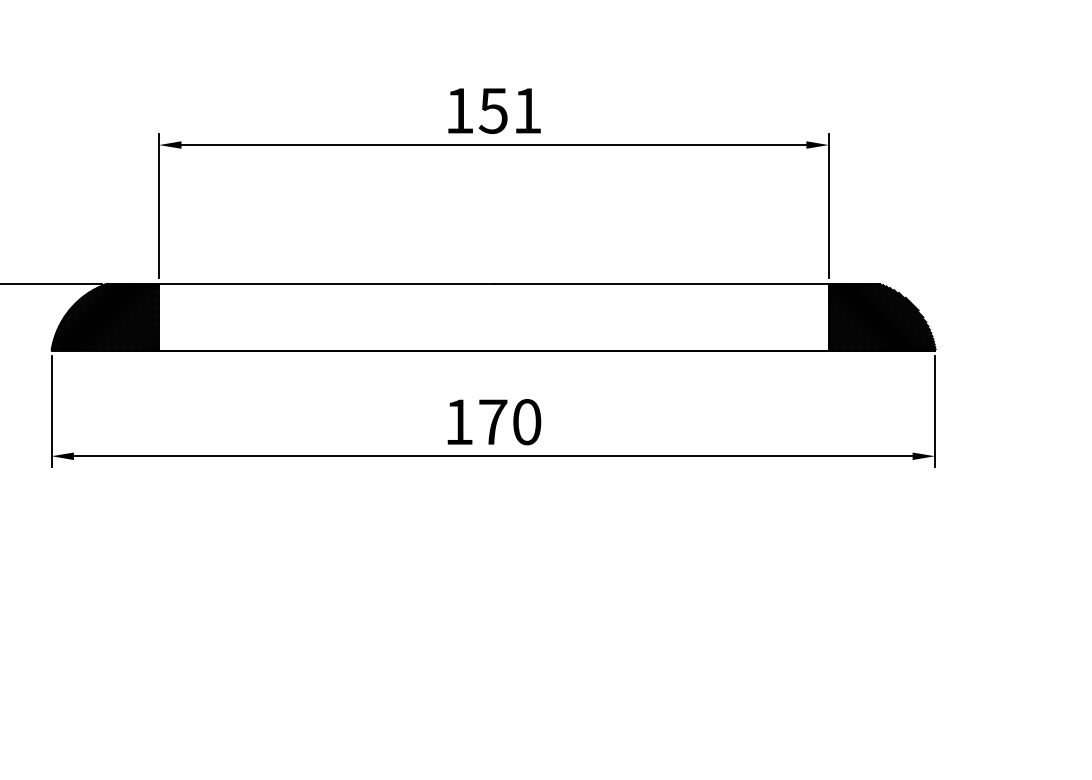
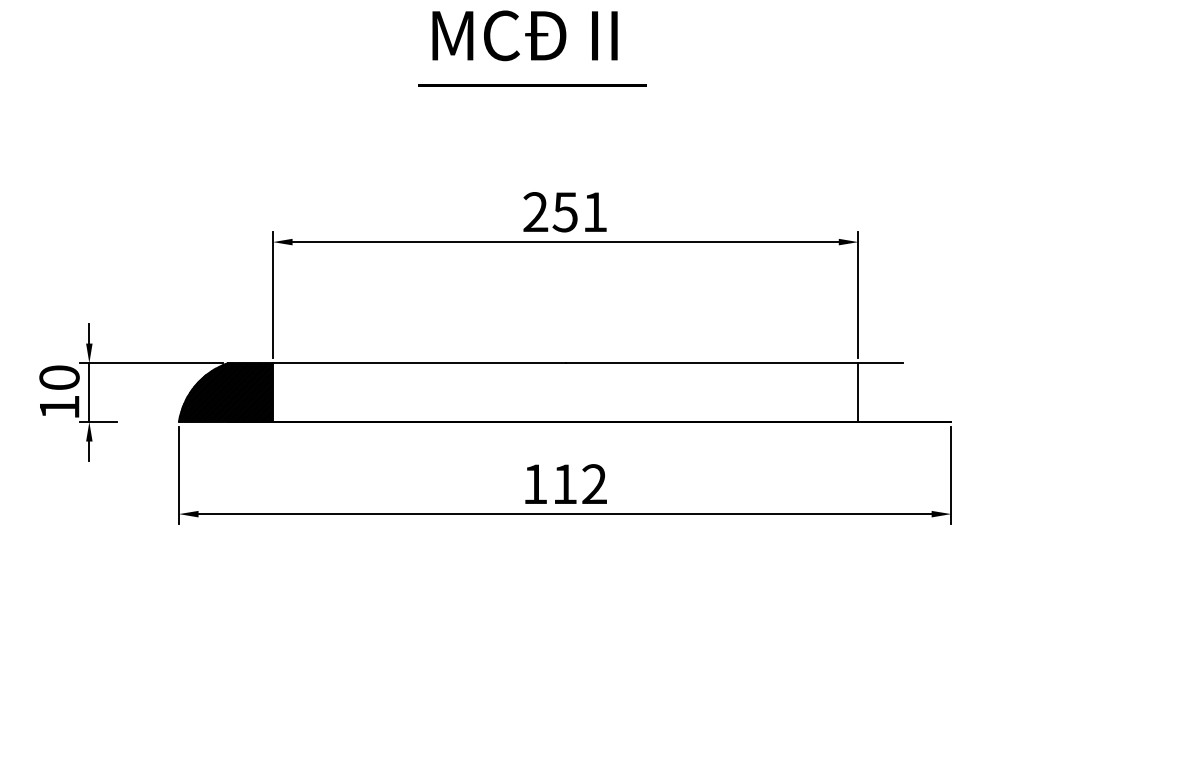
text: (459, 110) -> (535, 211), 151 -> 251
hatch: (882, 317) -> (905, 392), removed
text: (509, 422) -> (579, 484), 170 -> 112

